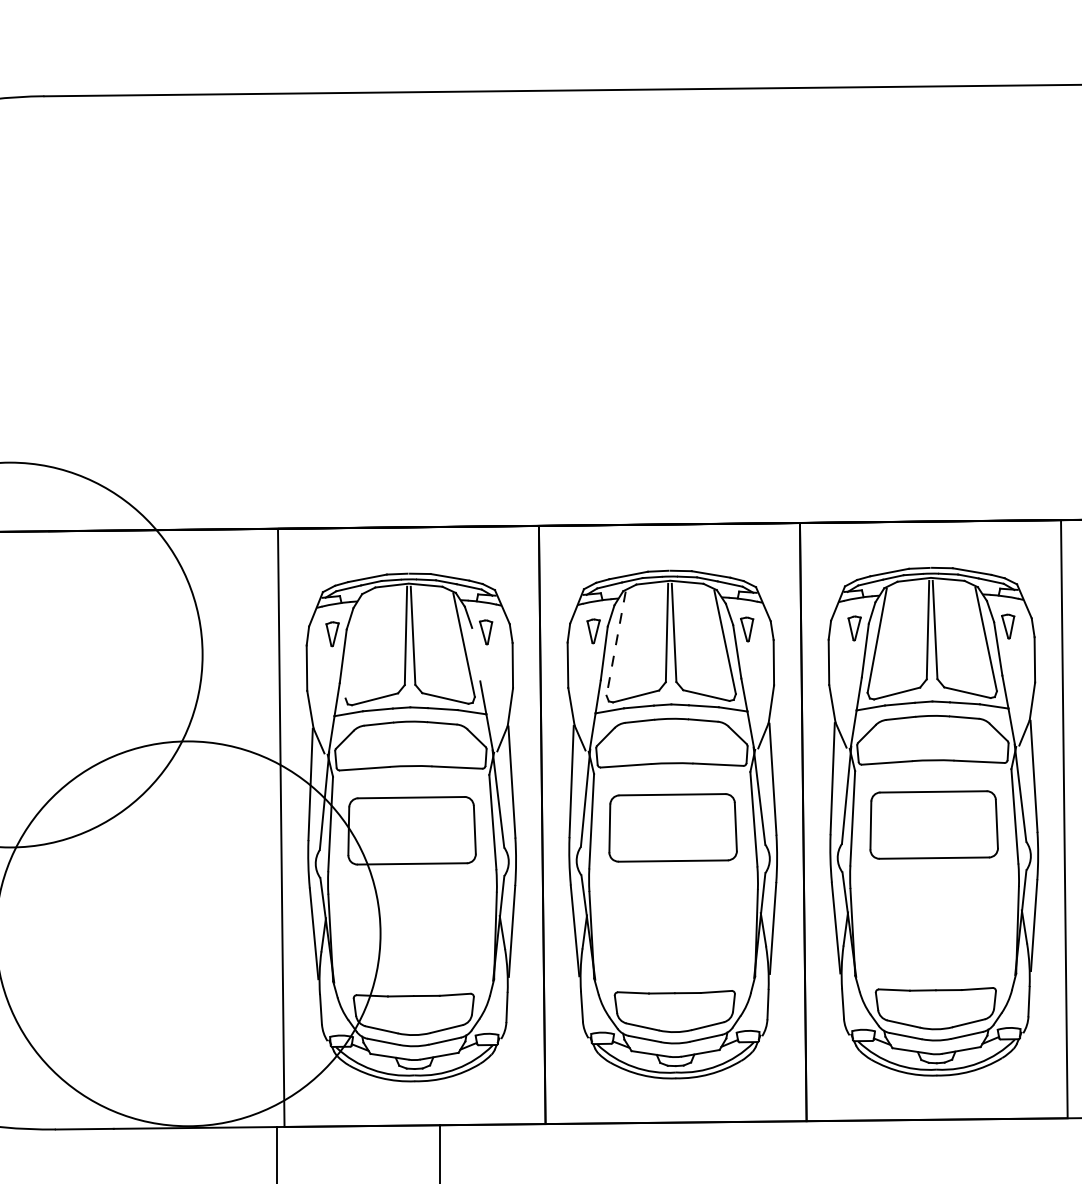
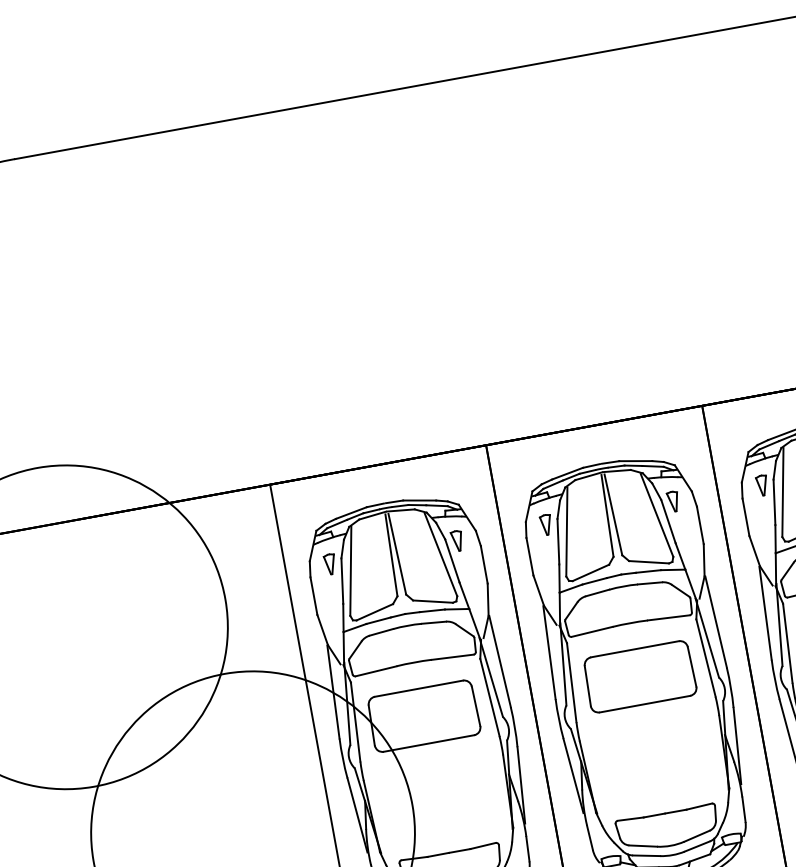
line: (616, 643) -> (567, 531), dashed -> solid
line: (354, 646) -> (350, 571), added
line: (476, 654) -> (452, 560), added

